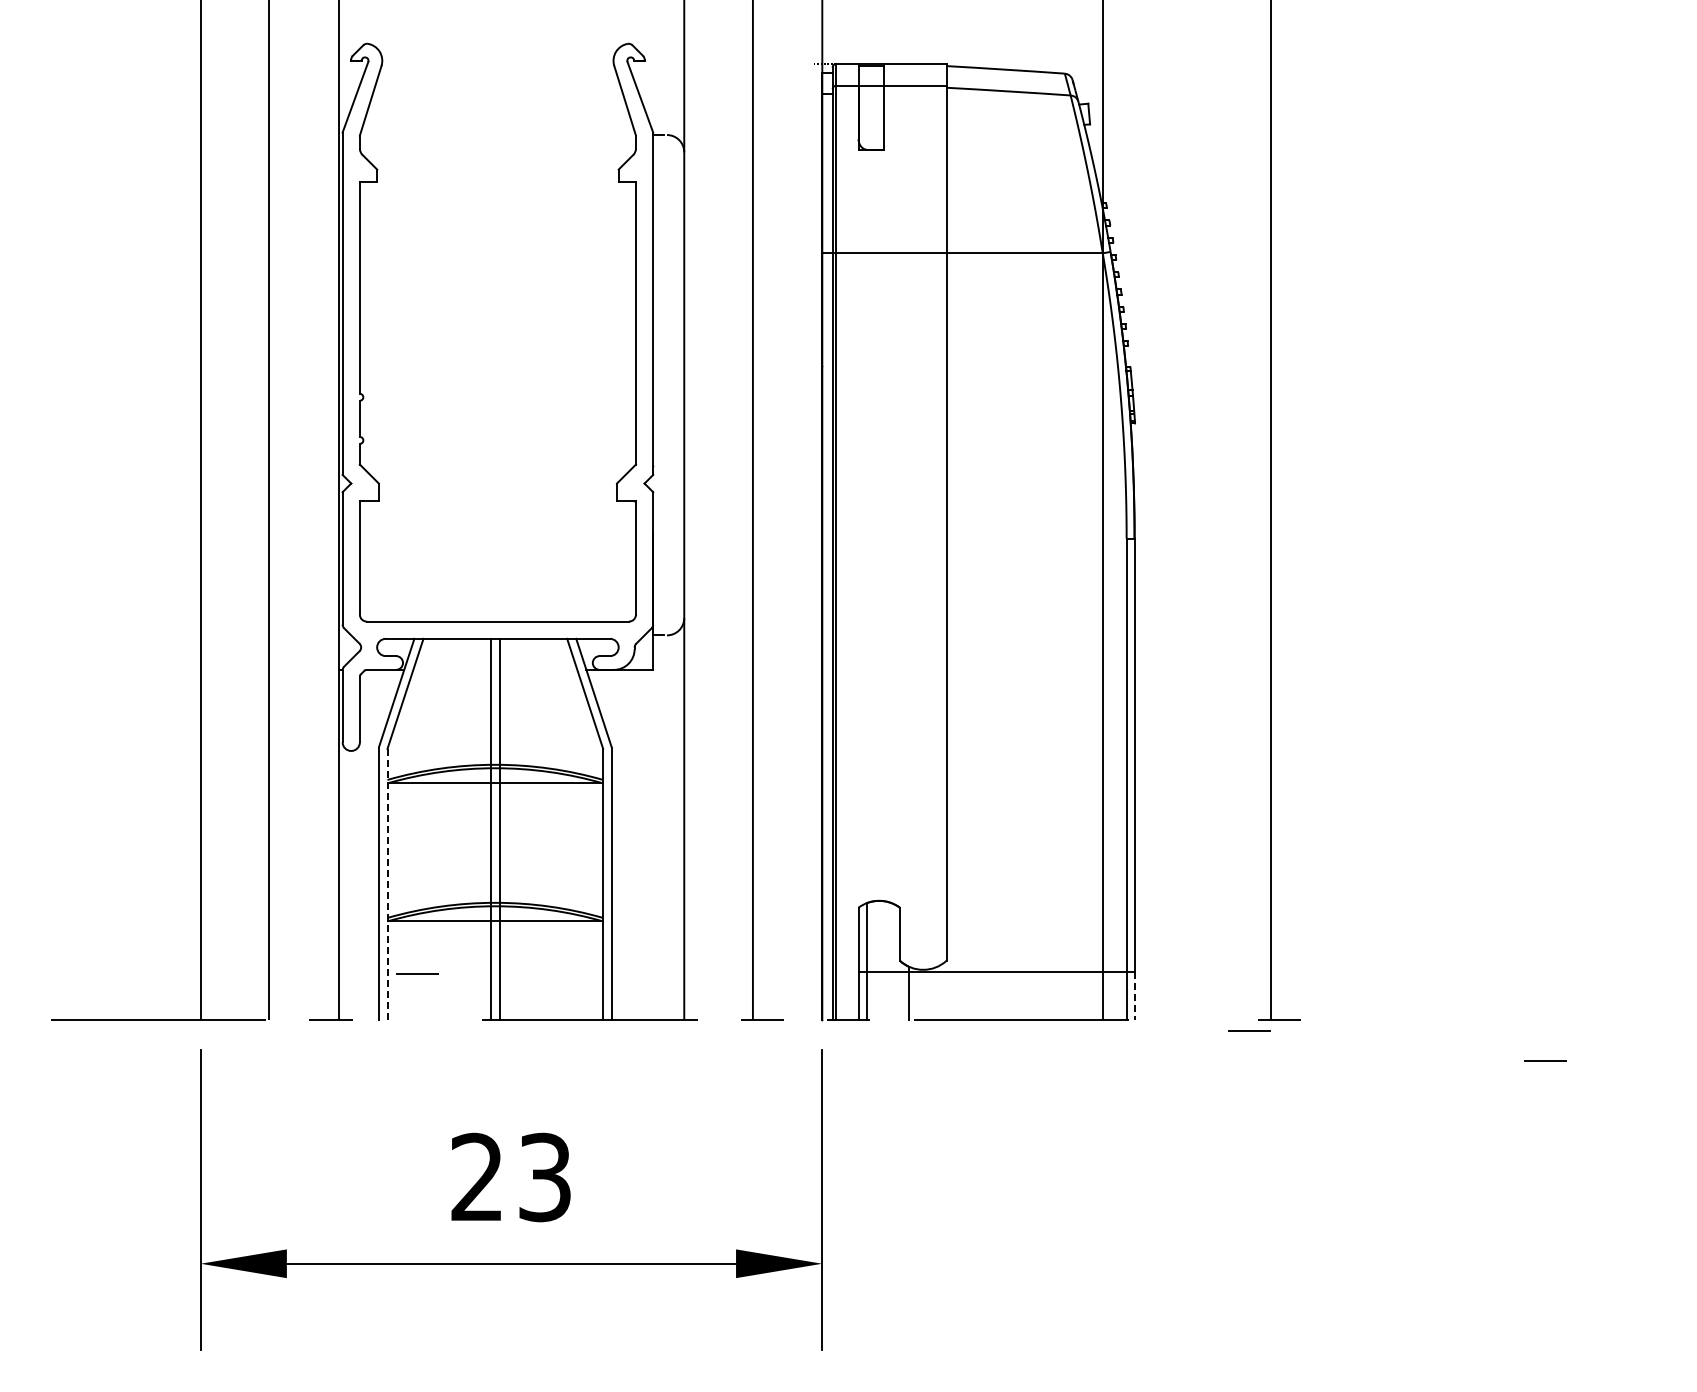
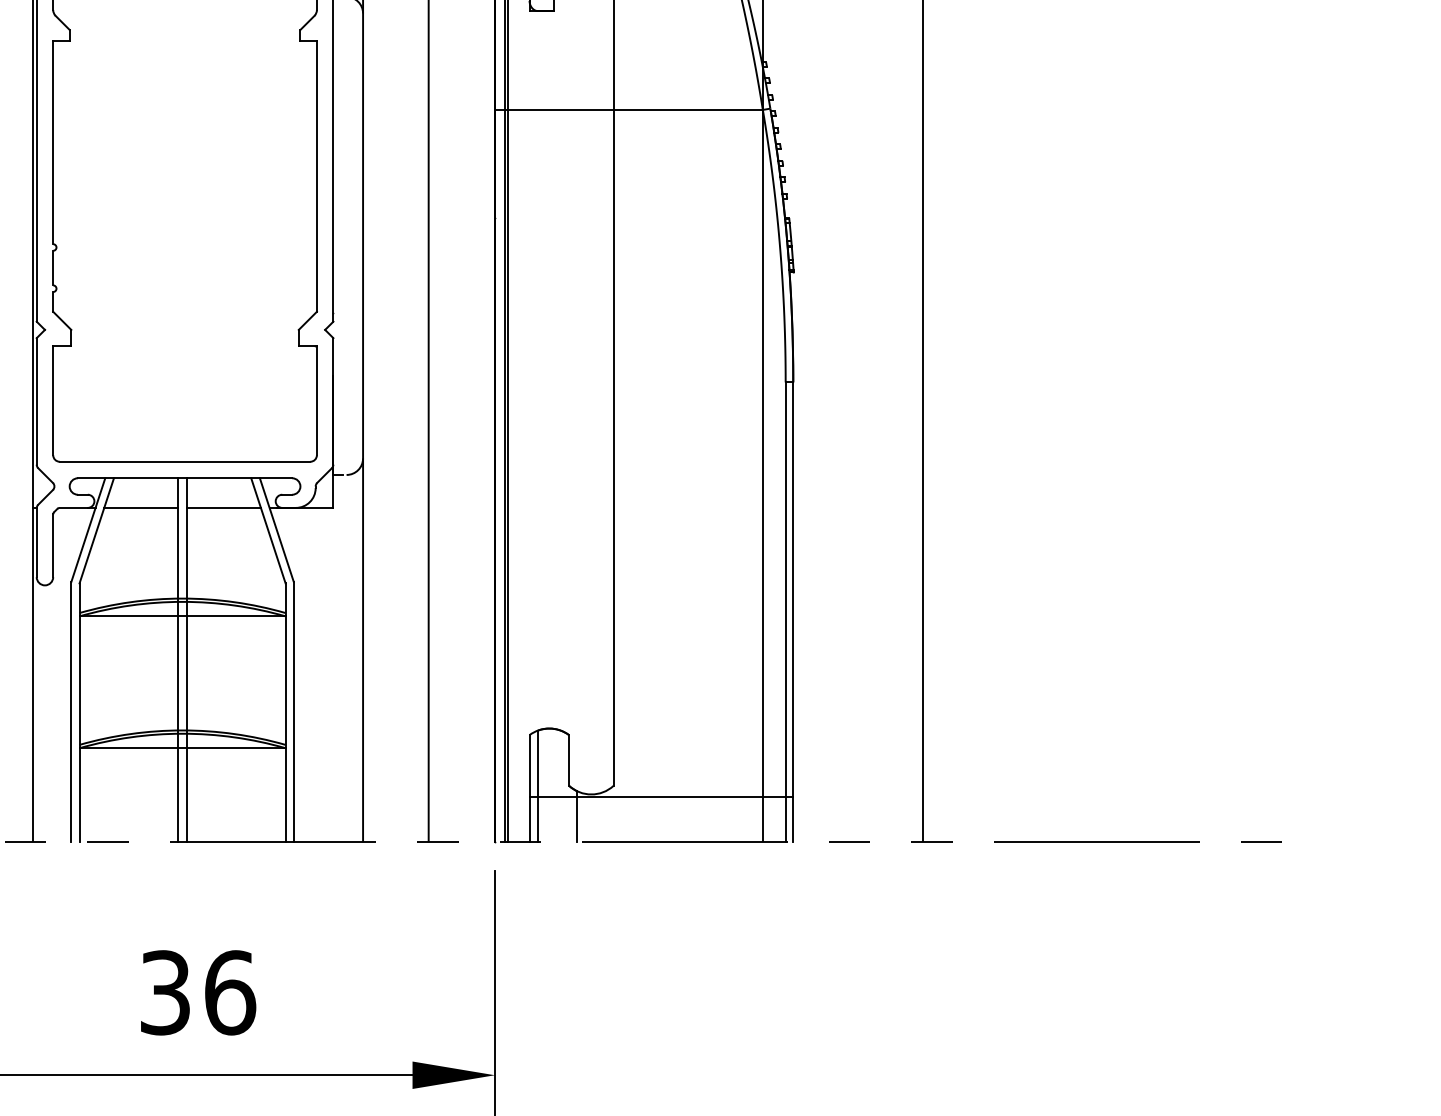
line: (452, 669) -> (141, 507), added
line: (538, 669) -> (223, 507), added
line: (387, 884) -> (79, 712), dashed -> solid
line: (417, 973) -> (108, 841), moved
line: (1134, 996) -> (793, 819), dashed -> solid
line: (1451, 1019) -> (1096, 841), added
line: (1249, 1030) -> (849, 841), moved
line: (1545, 1060) -> (1261, 841), moved
text: (511, 1177) -> (198, 992), 23 -> 36

